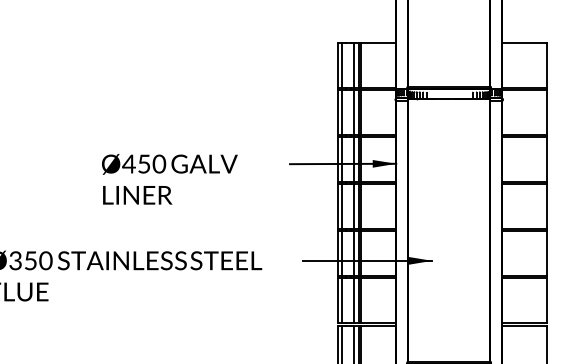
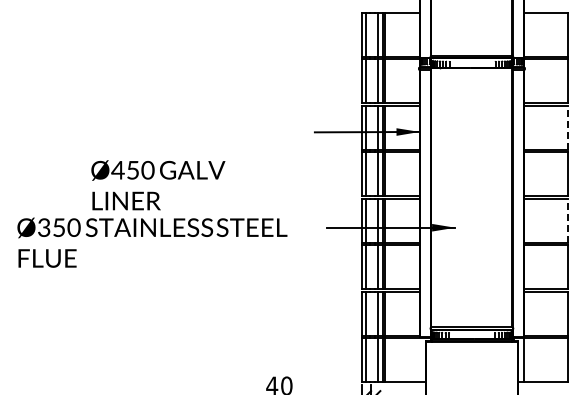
line: (547, 159) -> (568, 127), solid -> dashed
text: (170, 179) -> (158, 185), moved
line: (547, 253) -> (568, 220), solid -> dashed

